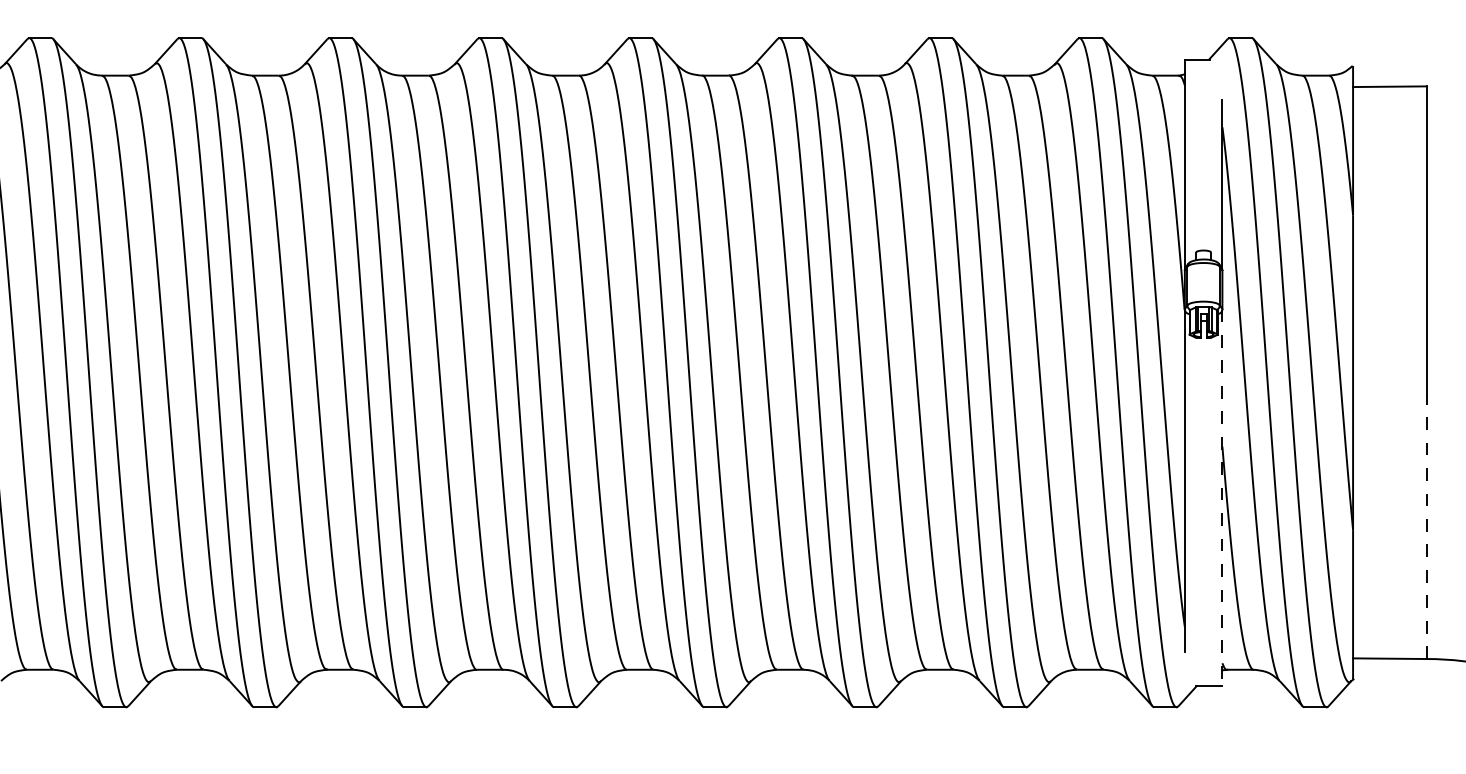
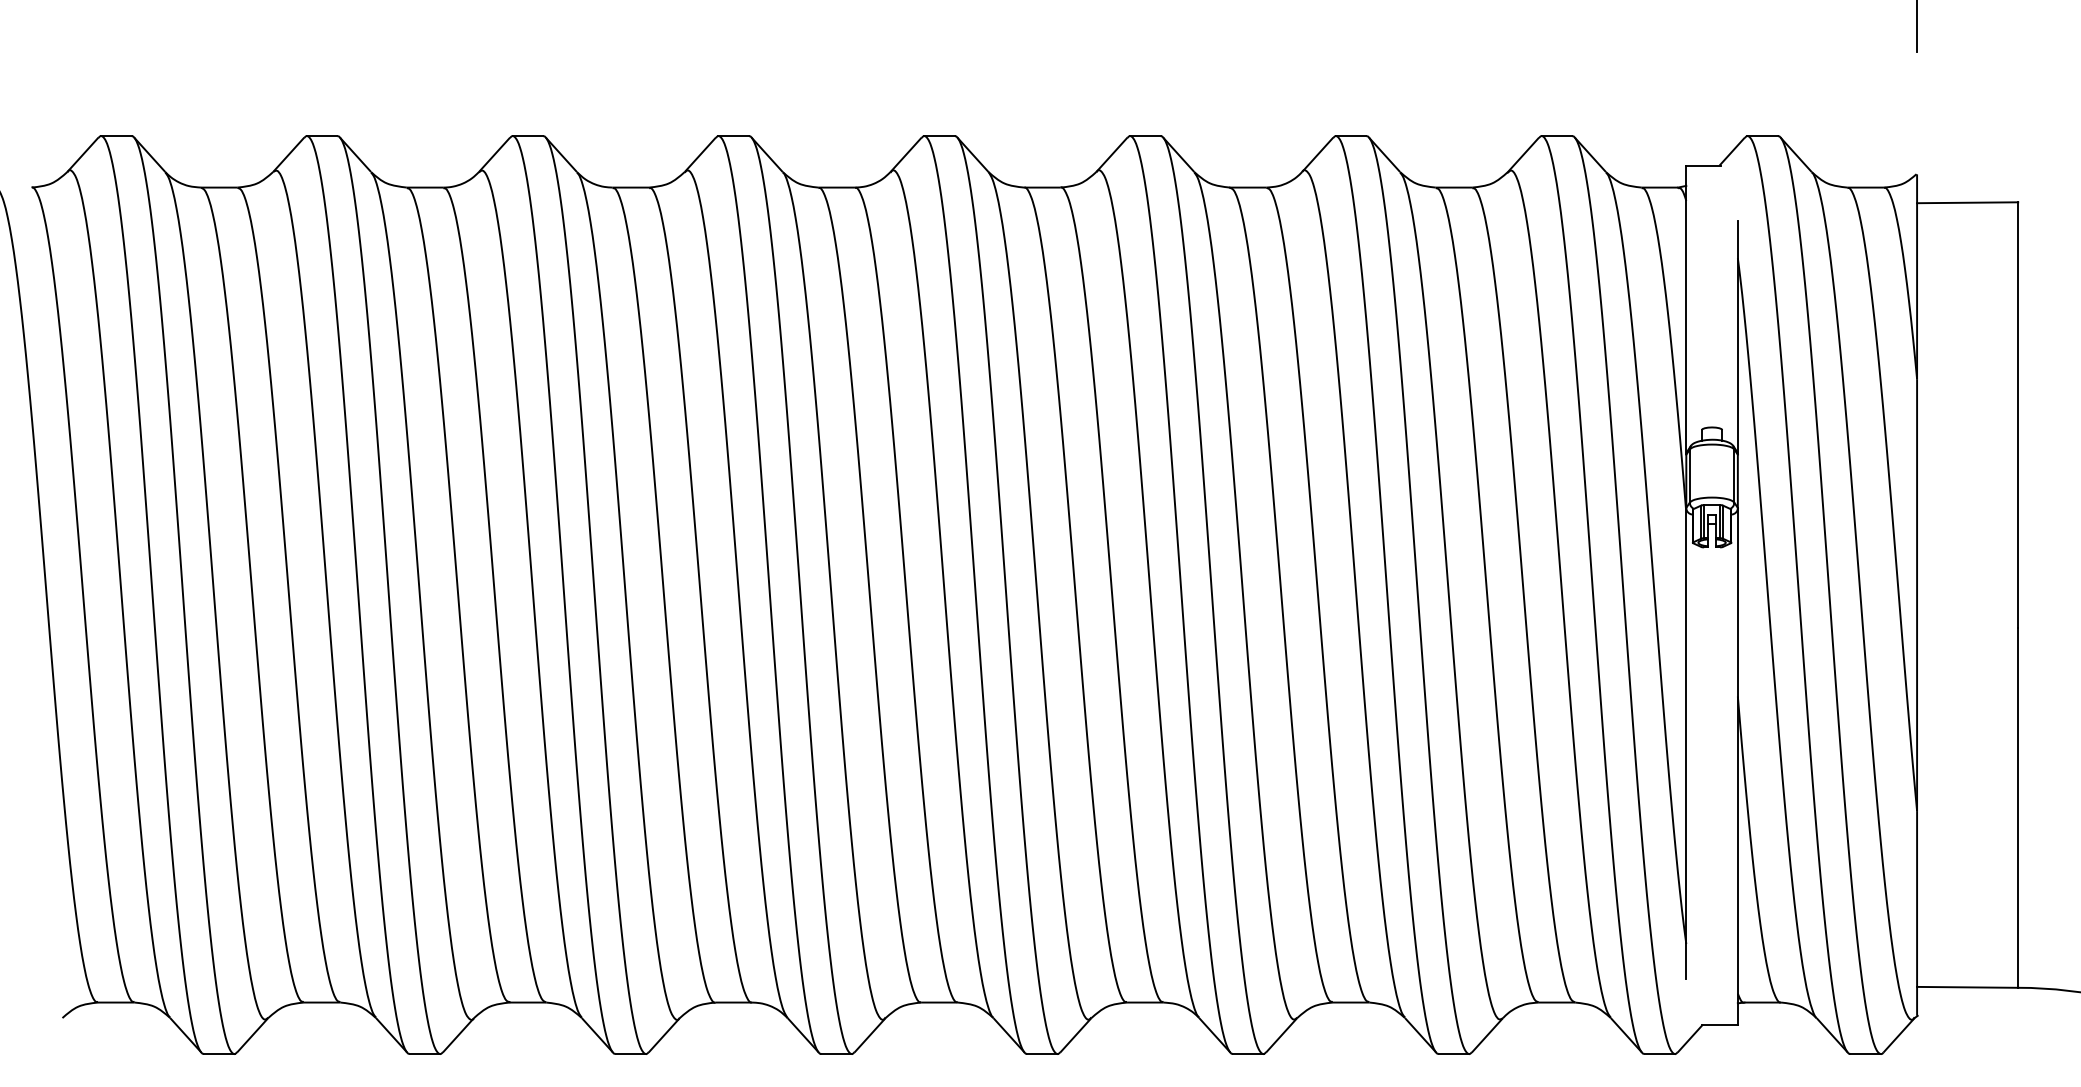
line: (1222, 498) -> (1737, 767), dashed -> solid
line: (1427, 527) -> (2018, 807), dashed -> solid

